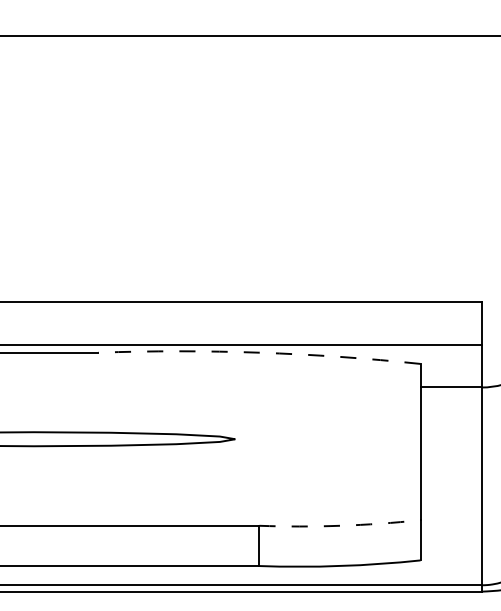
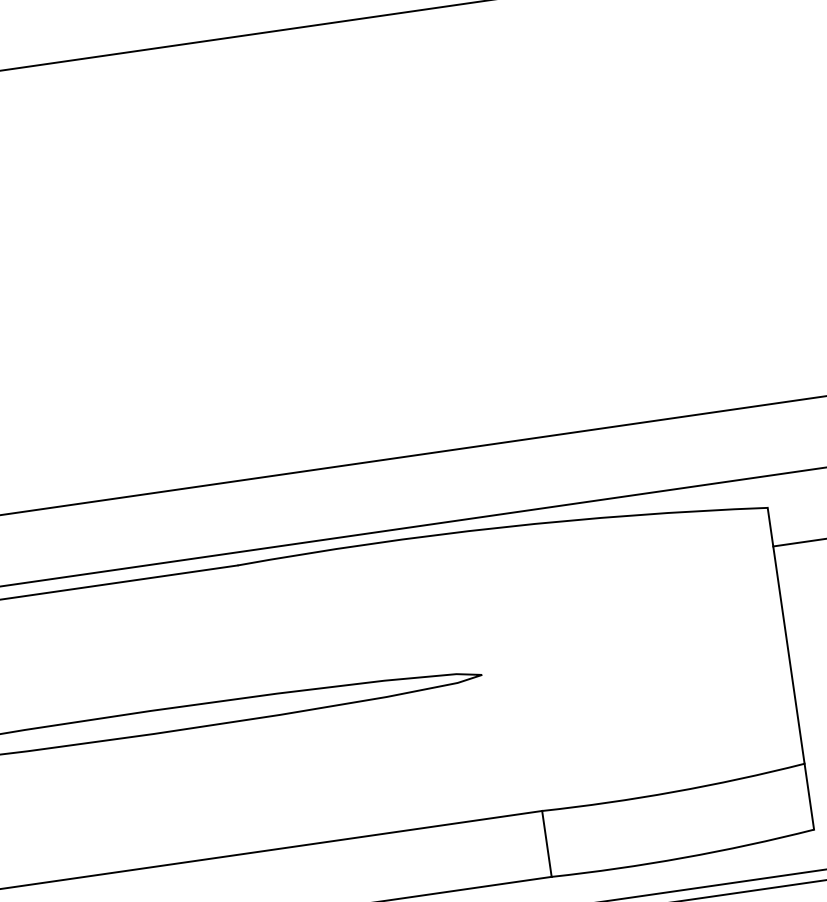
arc: (259, 352) -> (501, 527), dashed -> solid
arc: (340, 525) -> (674, 791), dashed -> solid

